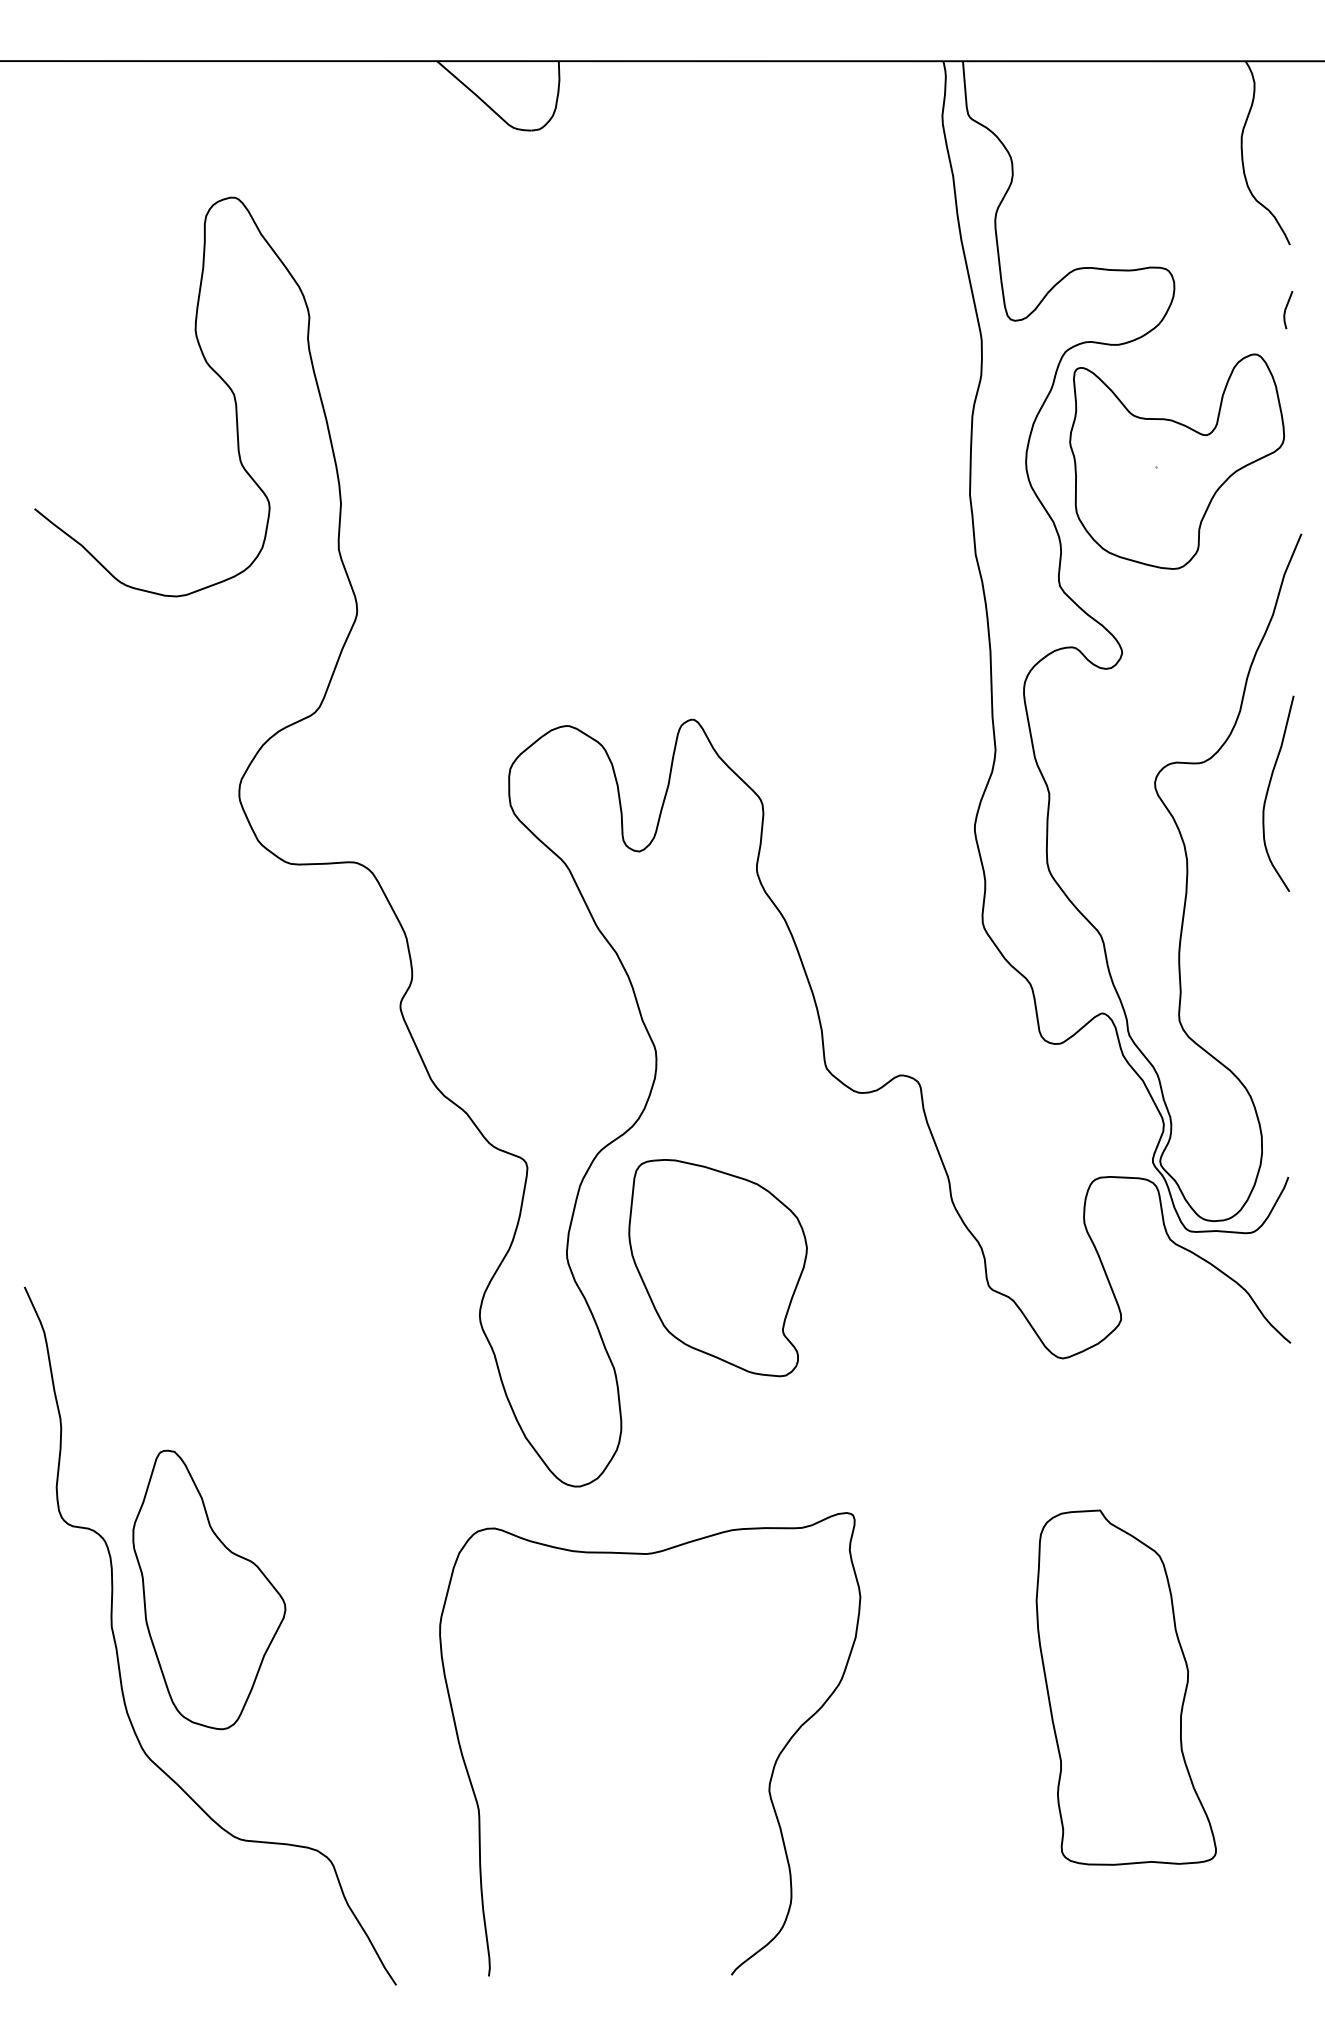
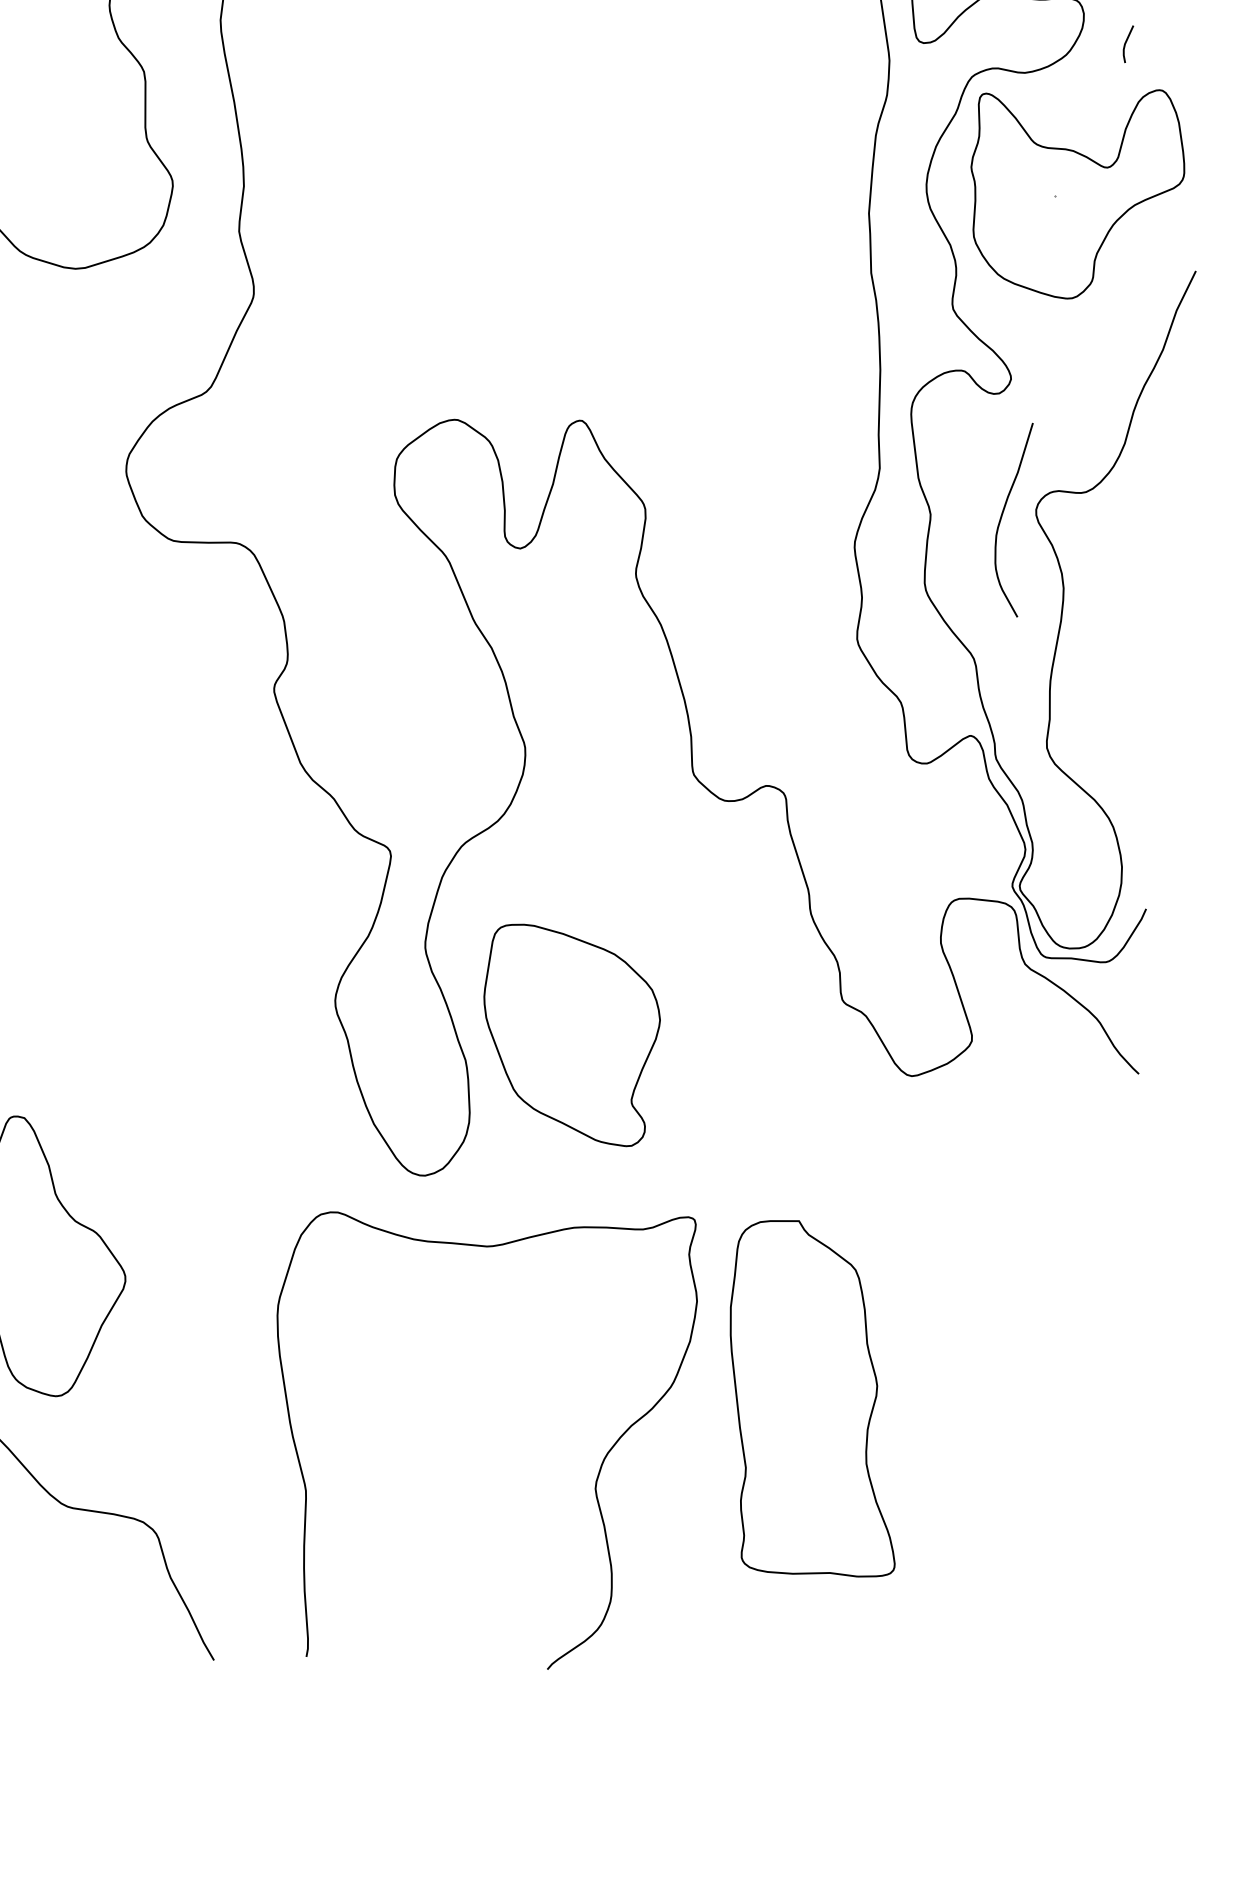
line: (1286, 310) -> (1126, 44), moved
curve: (1268, 792) -> (1002, 517), moved
part: (717, 1268) -> (570, 1035), moved
part: (1125, 1687) -> (814, 1398), moved

